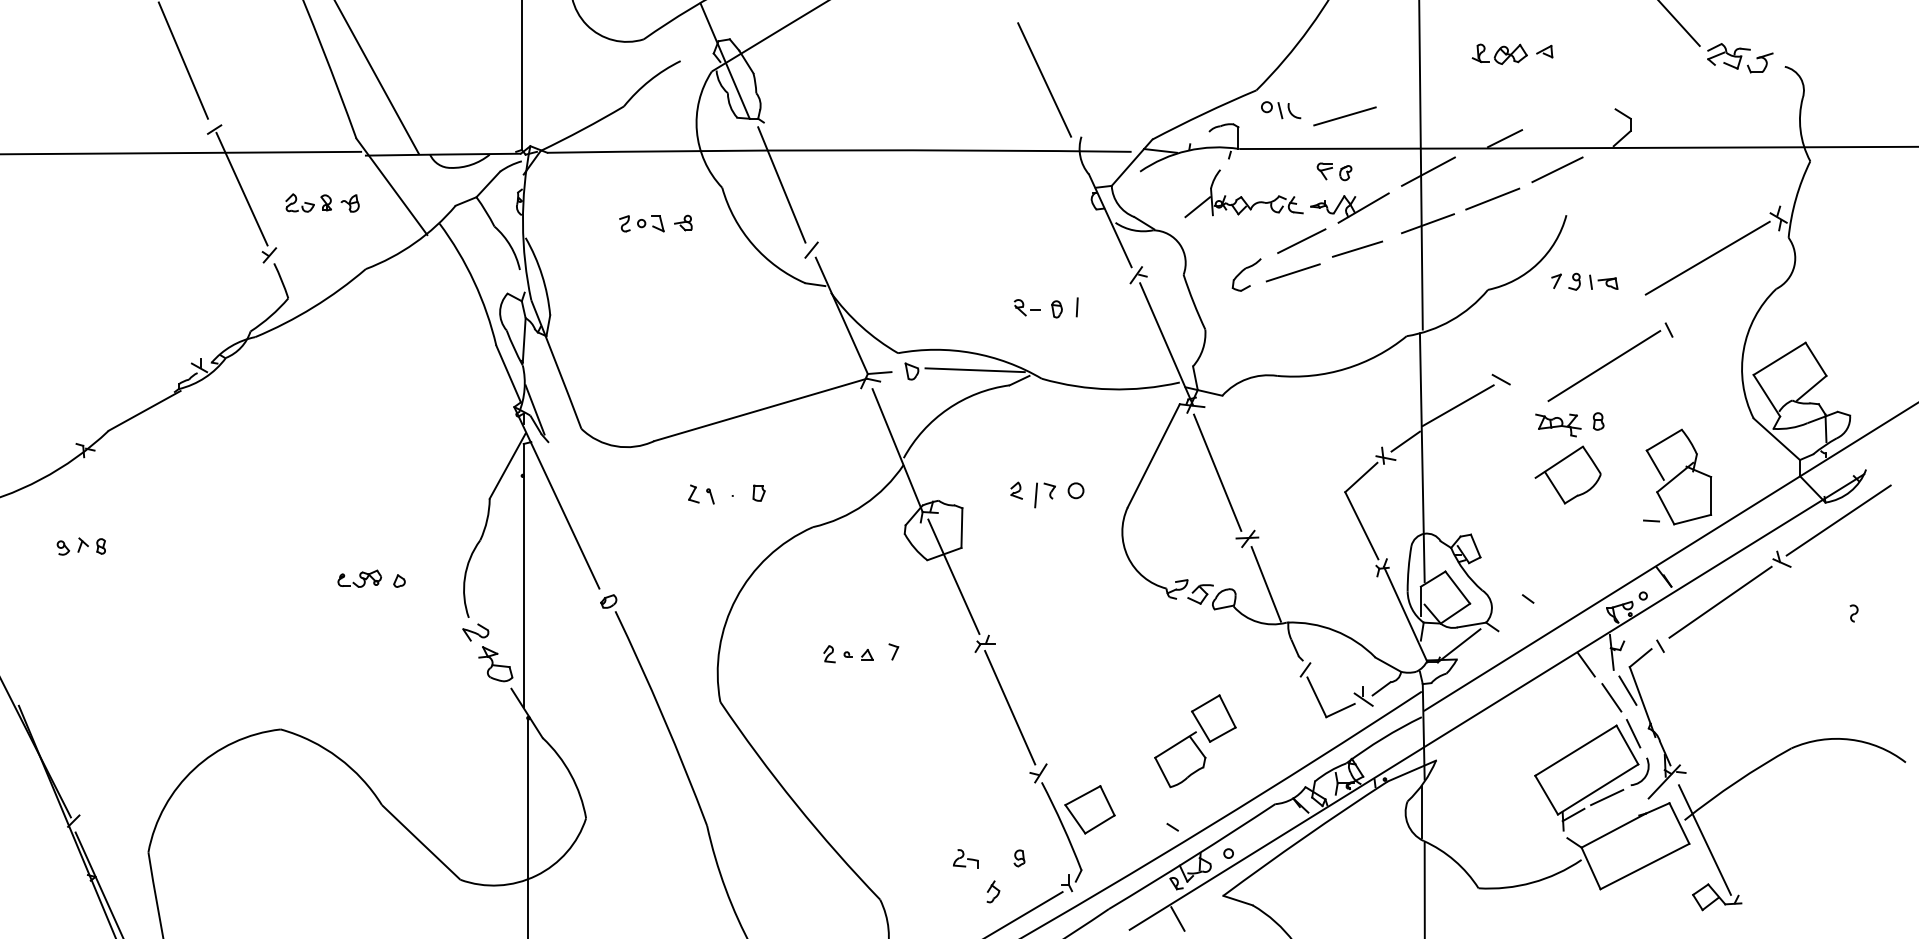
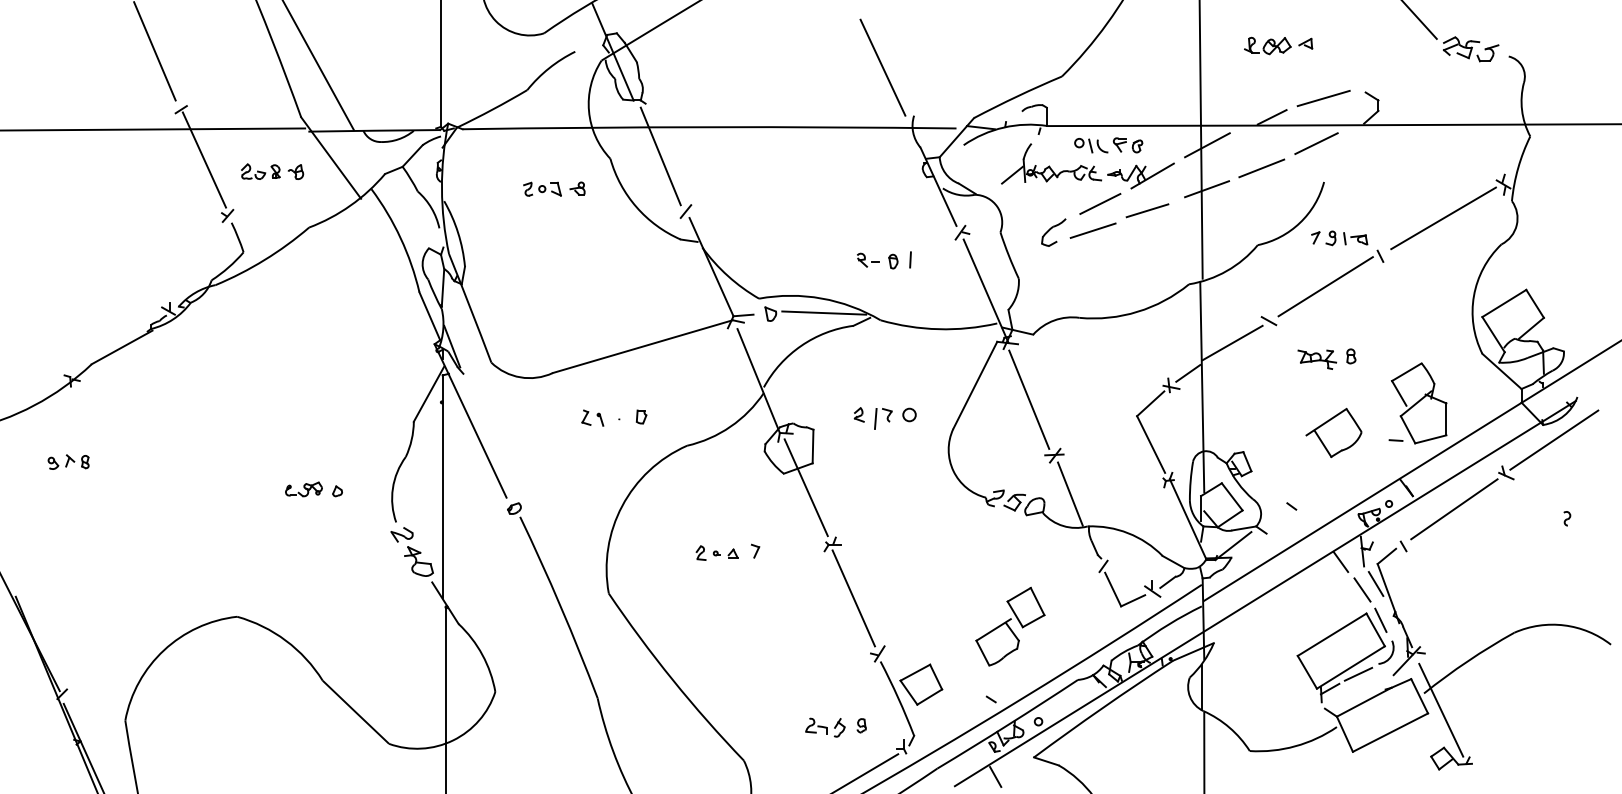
part: (1281, 110) -> (1091, 145), moved
line: (1344, 116) -> (1323, 98), moved
part: (1610, 362) -> (1330, 283), moved
part: (1567, 474) -> (1333, 432), moved
part: (993, 891) -> (839, 727), moved

